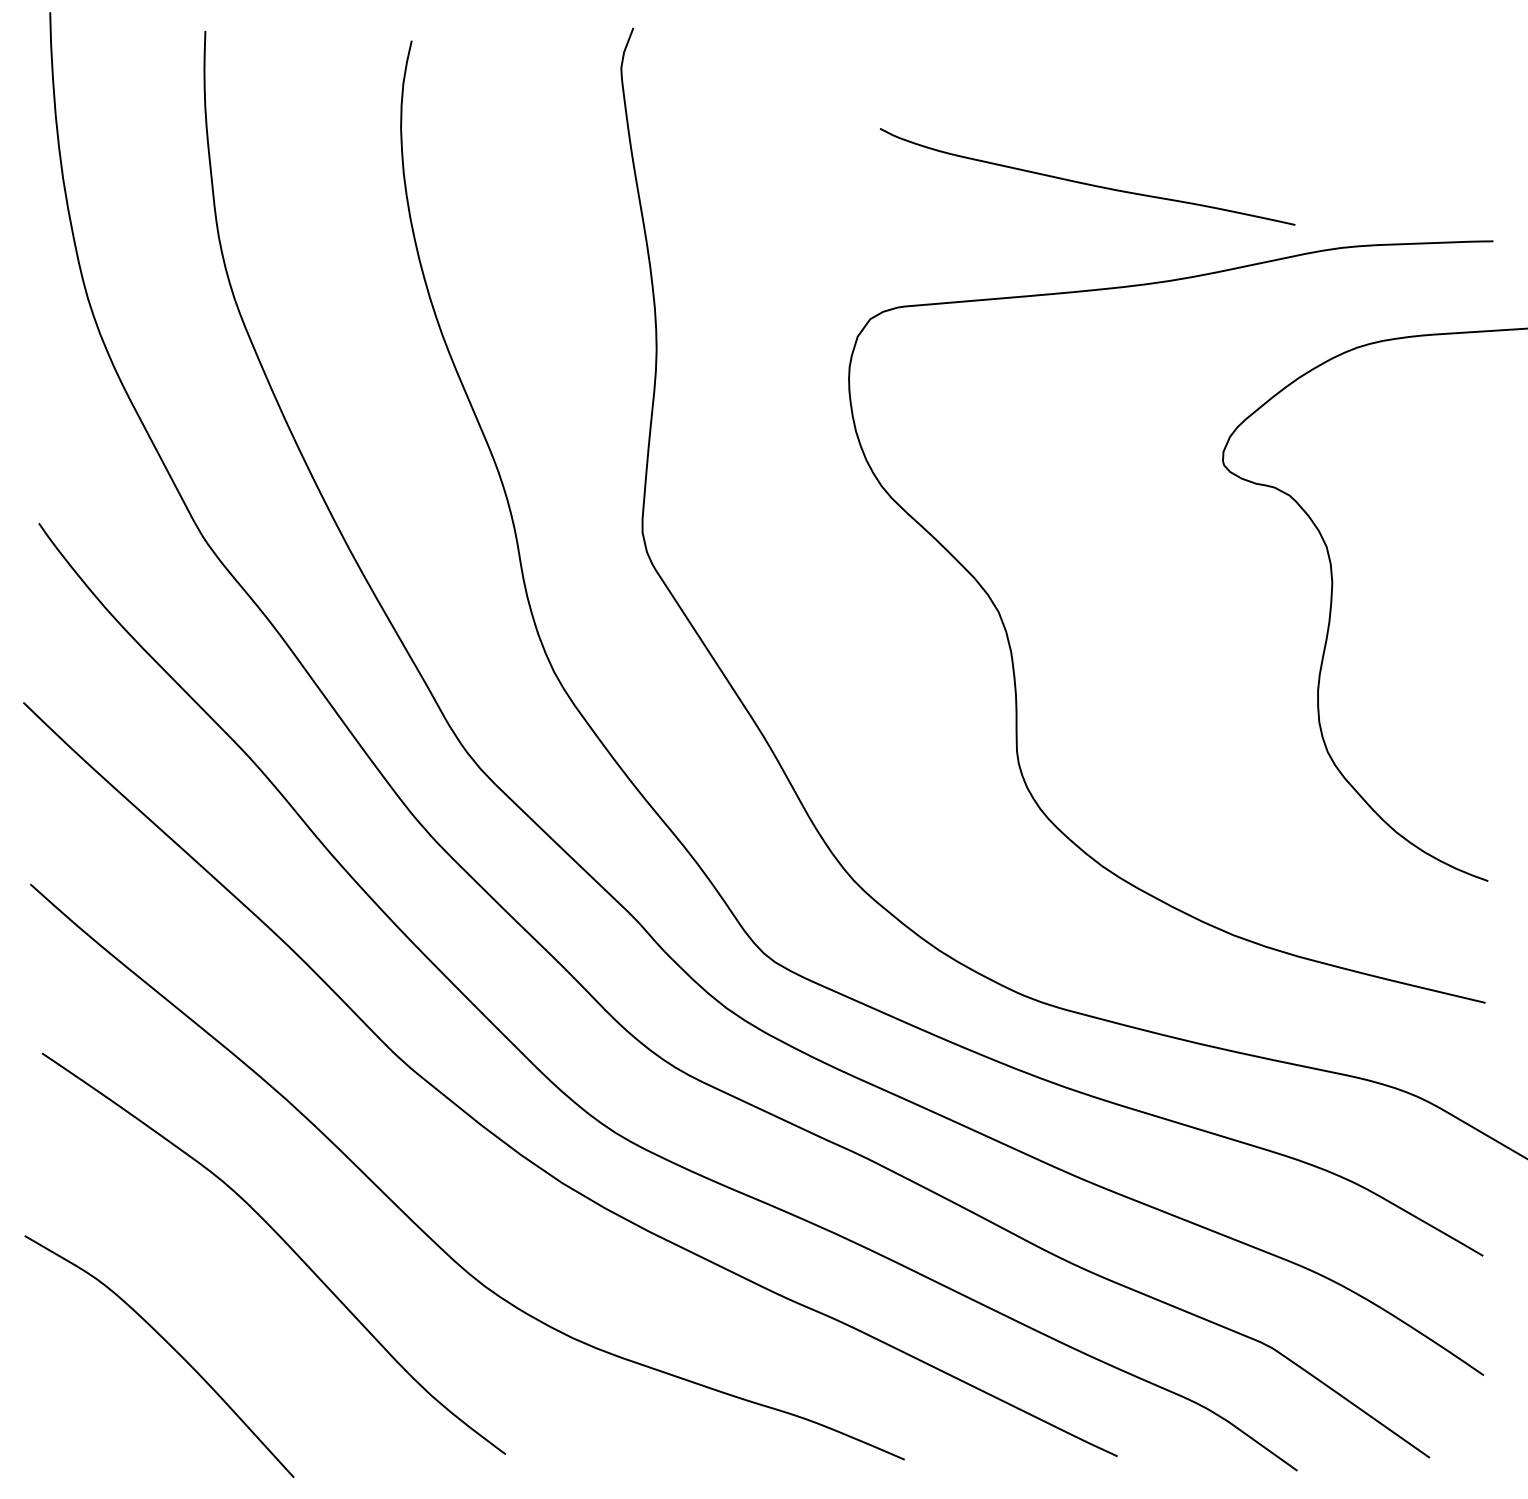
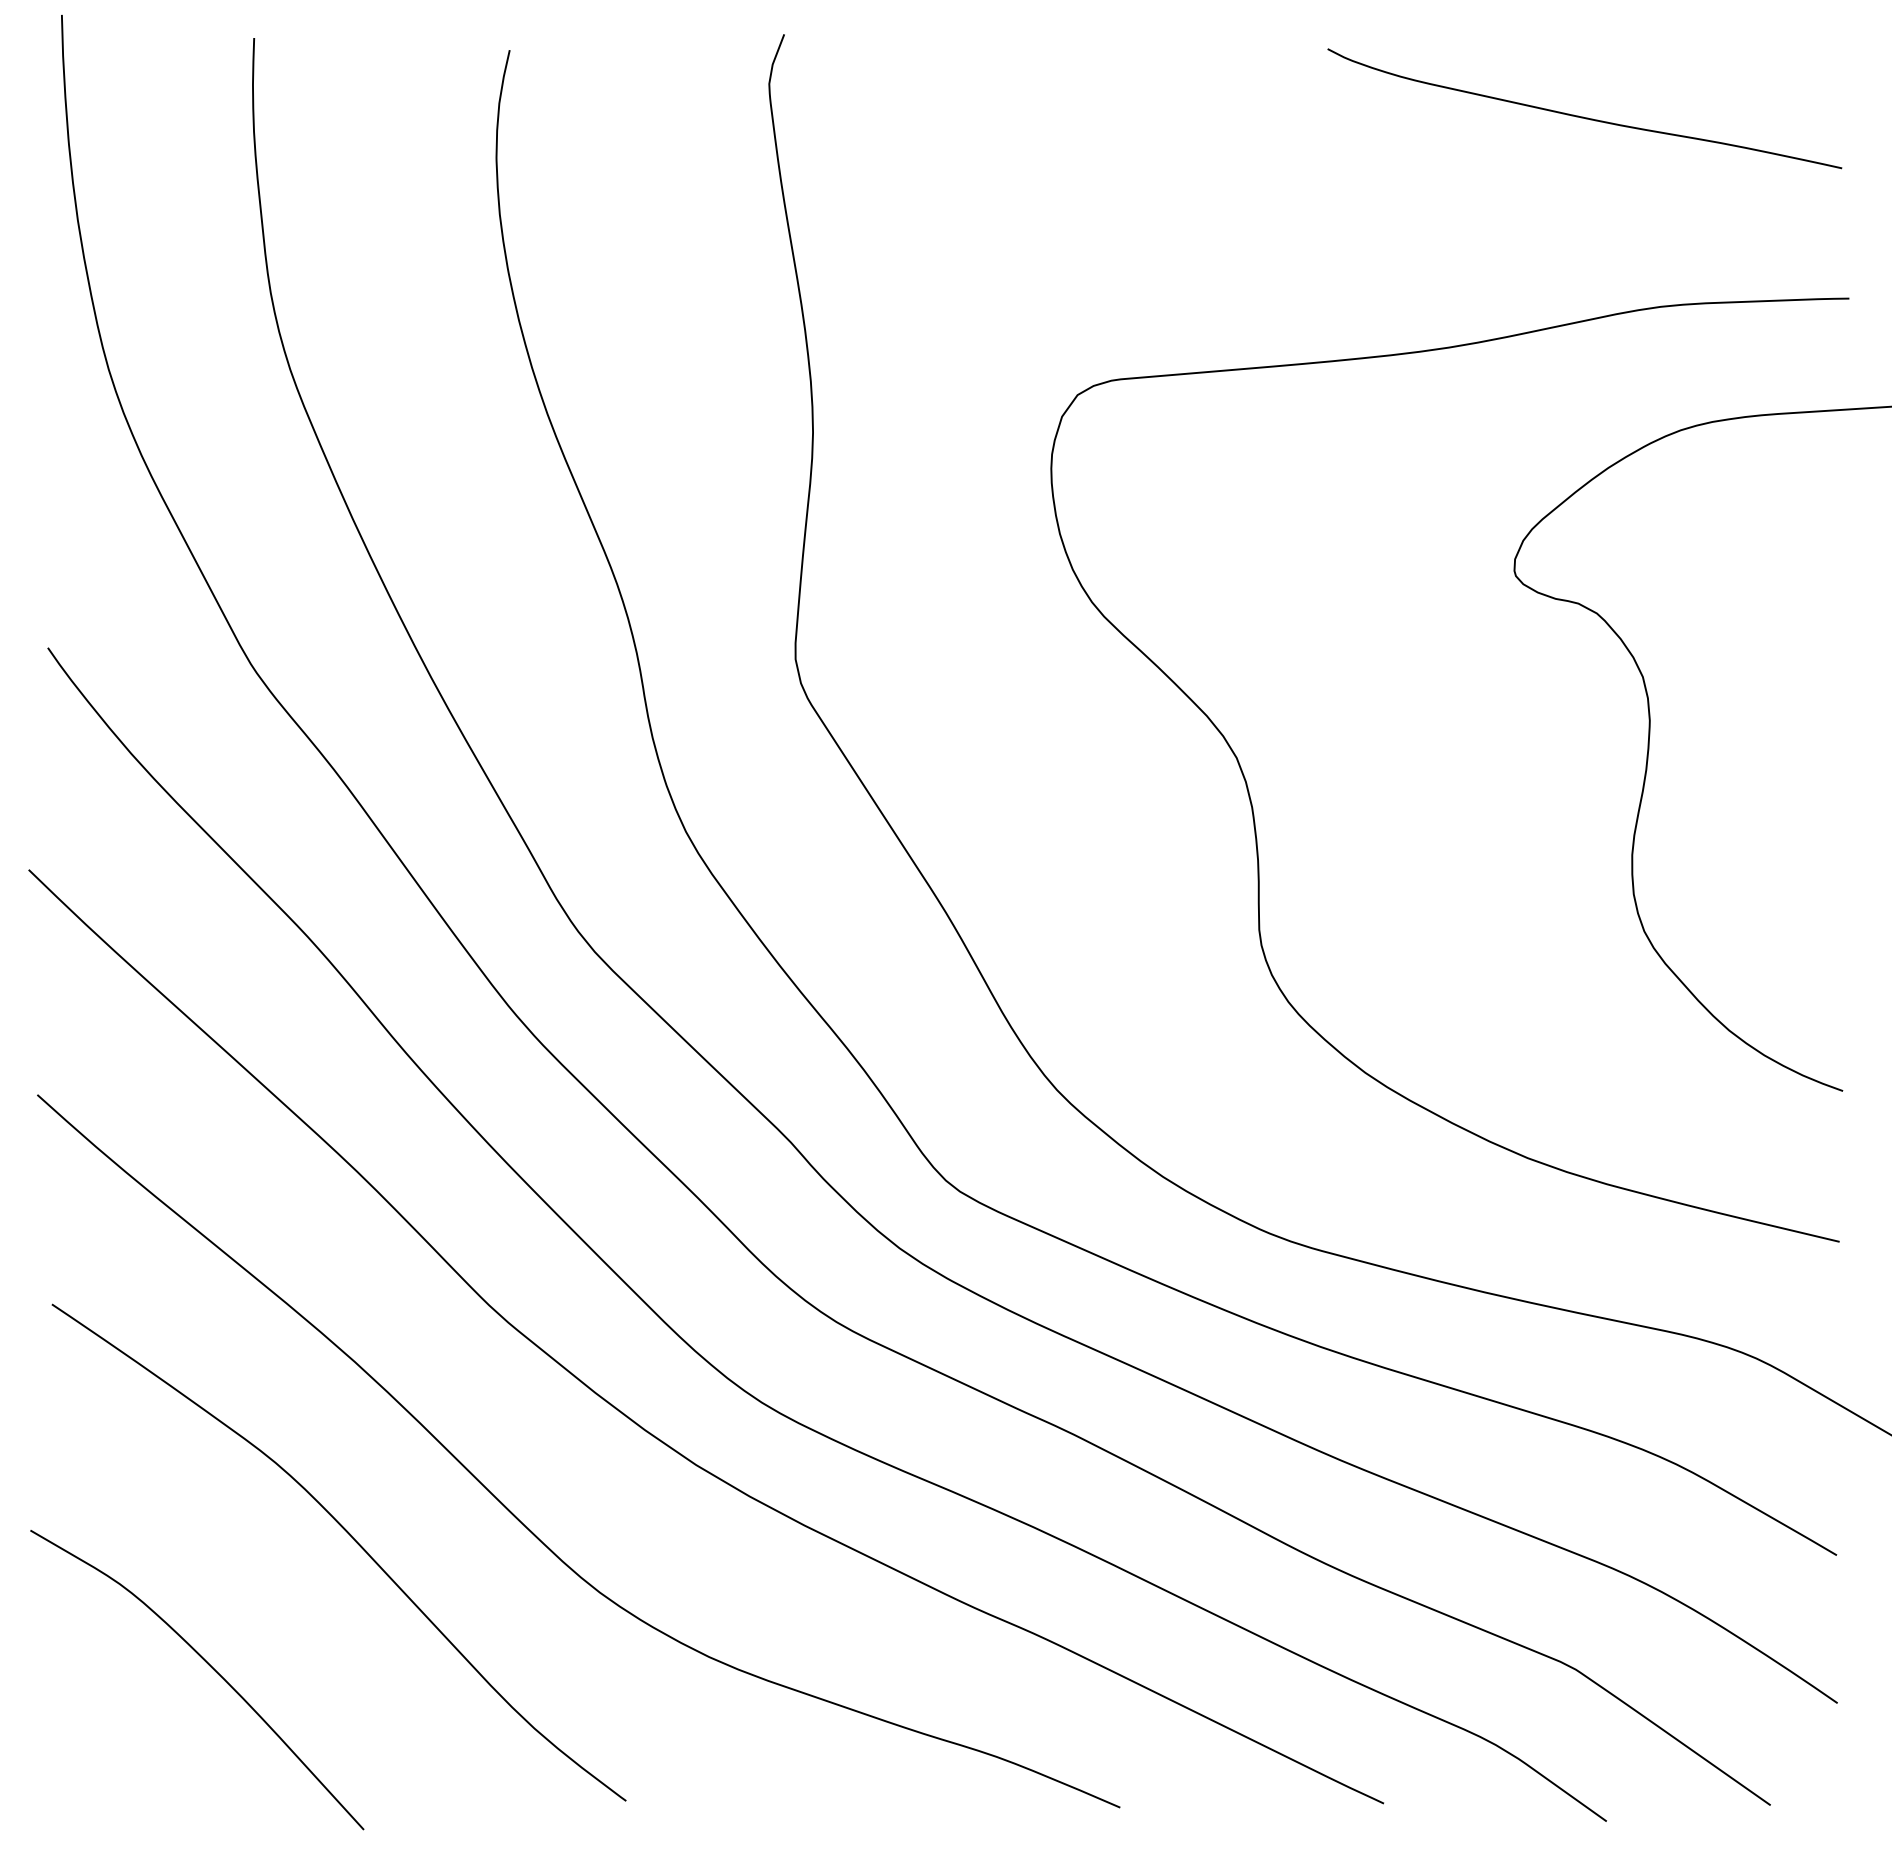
curve: (1086, 183) -> (1583, 116), moved

